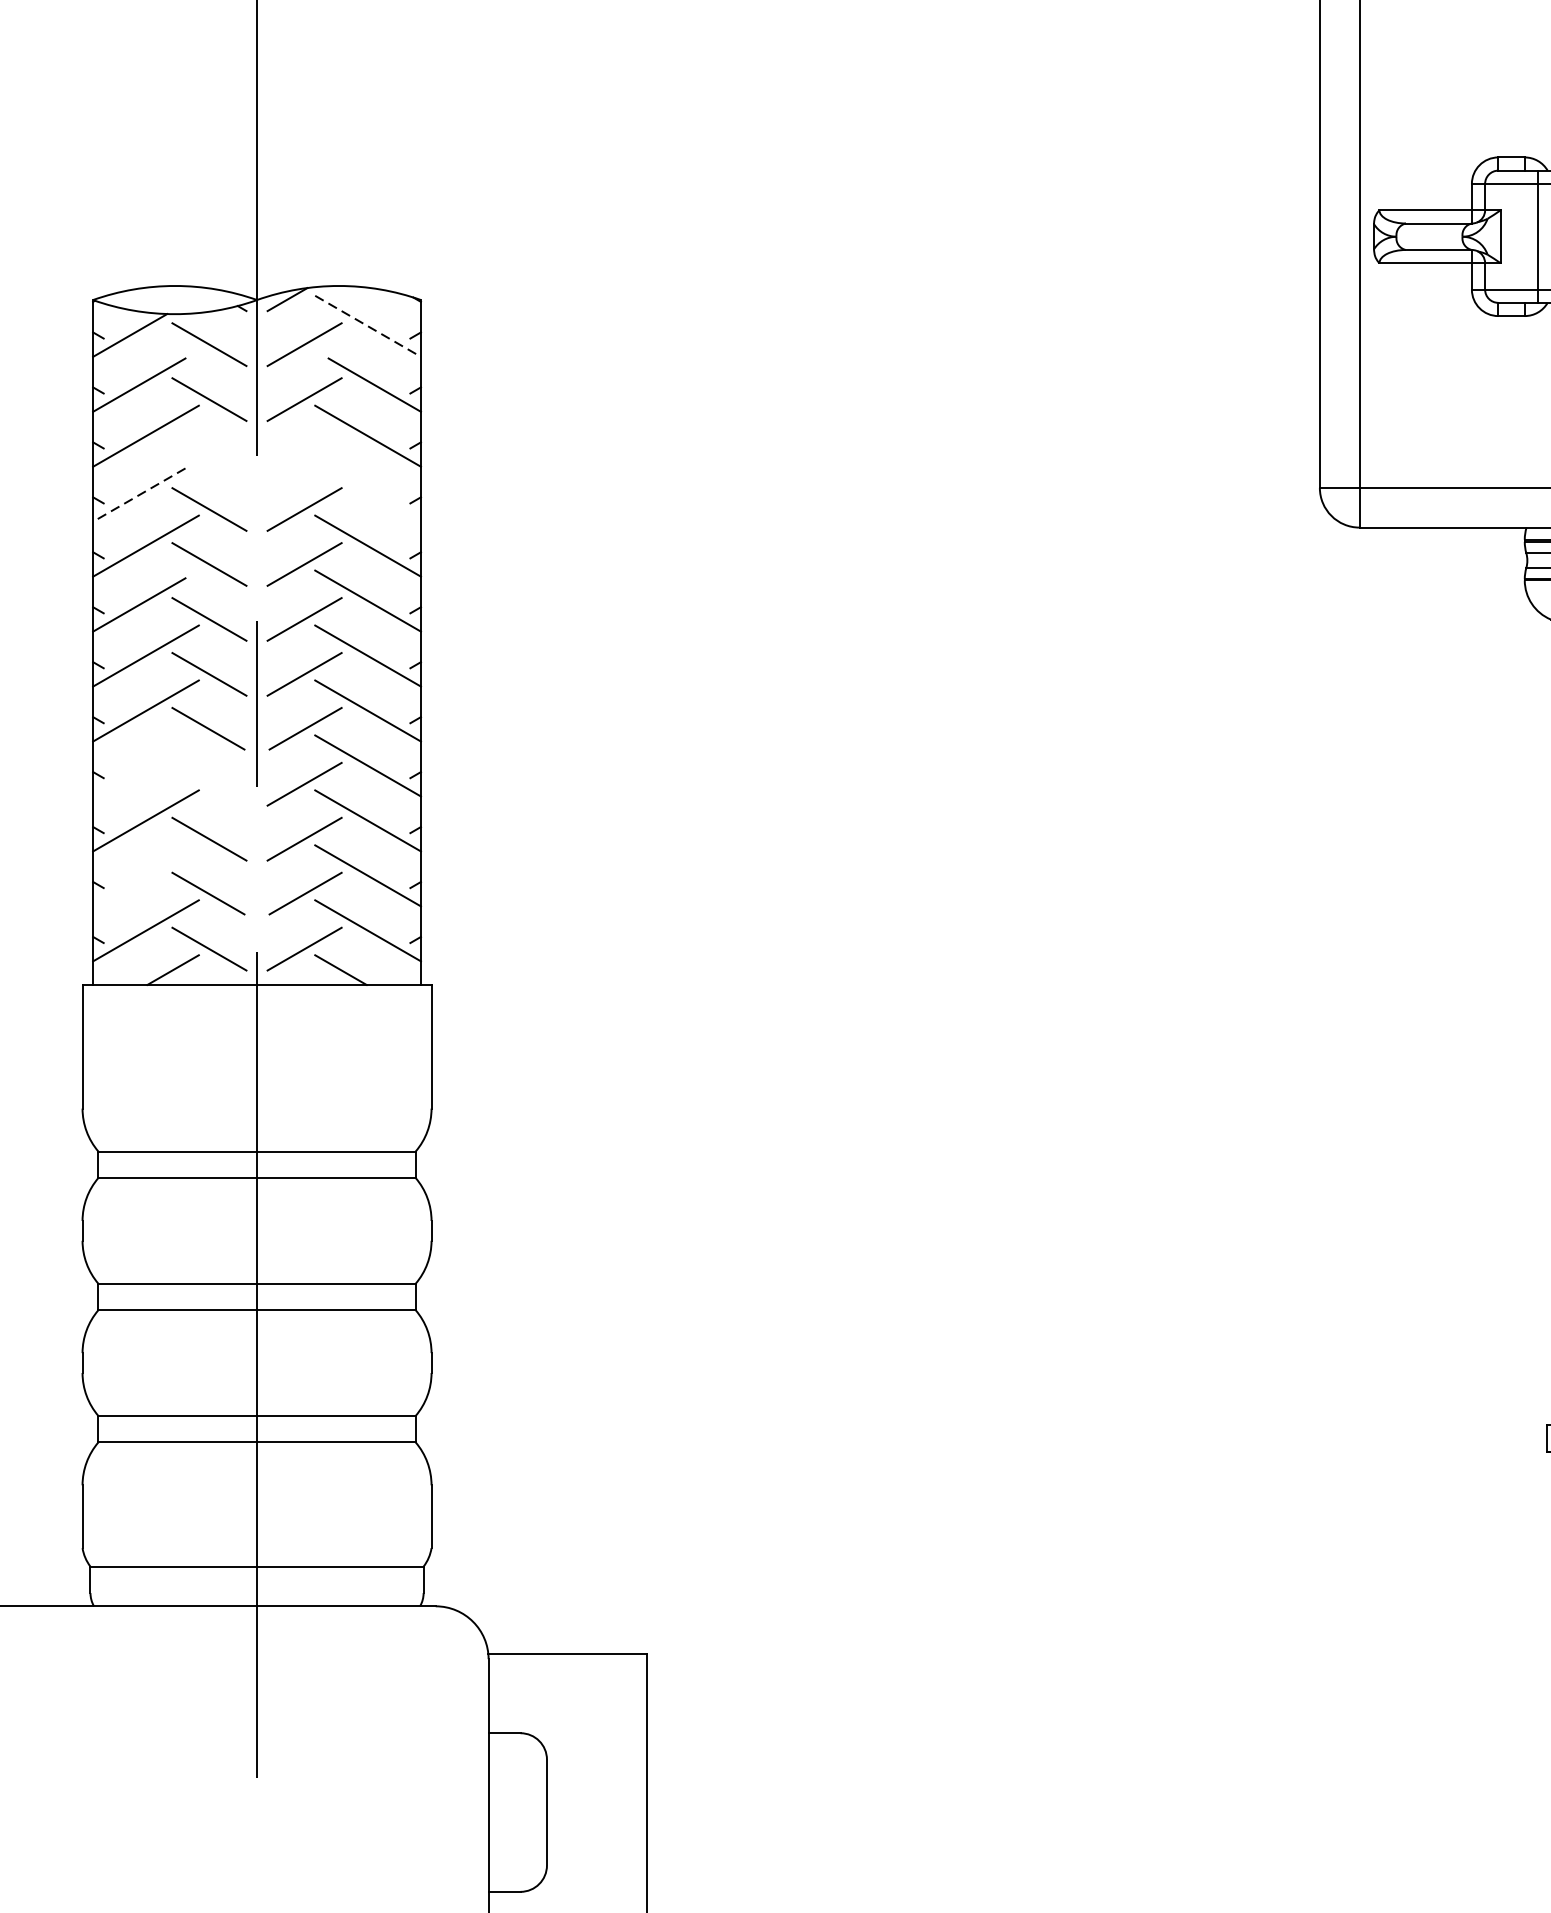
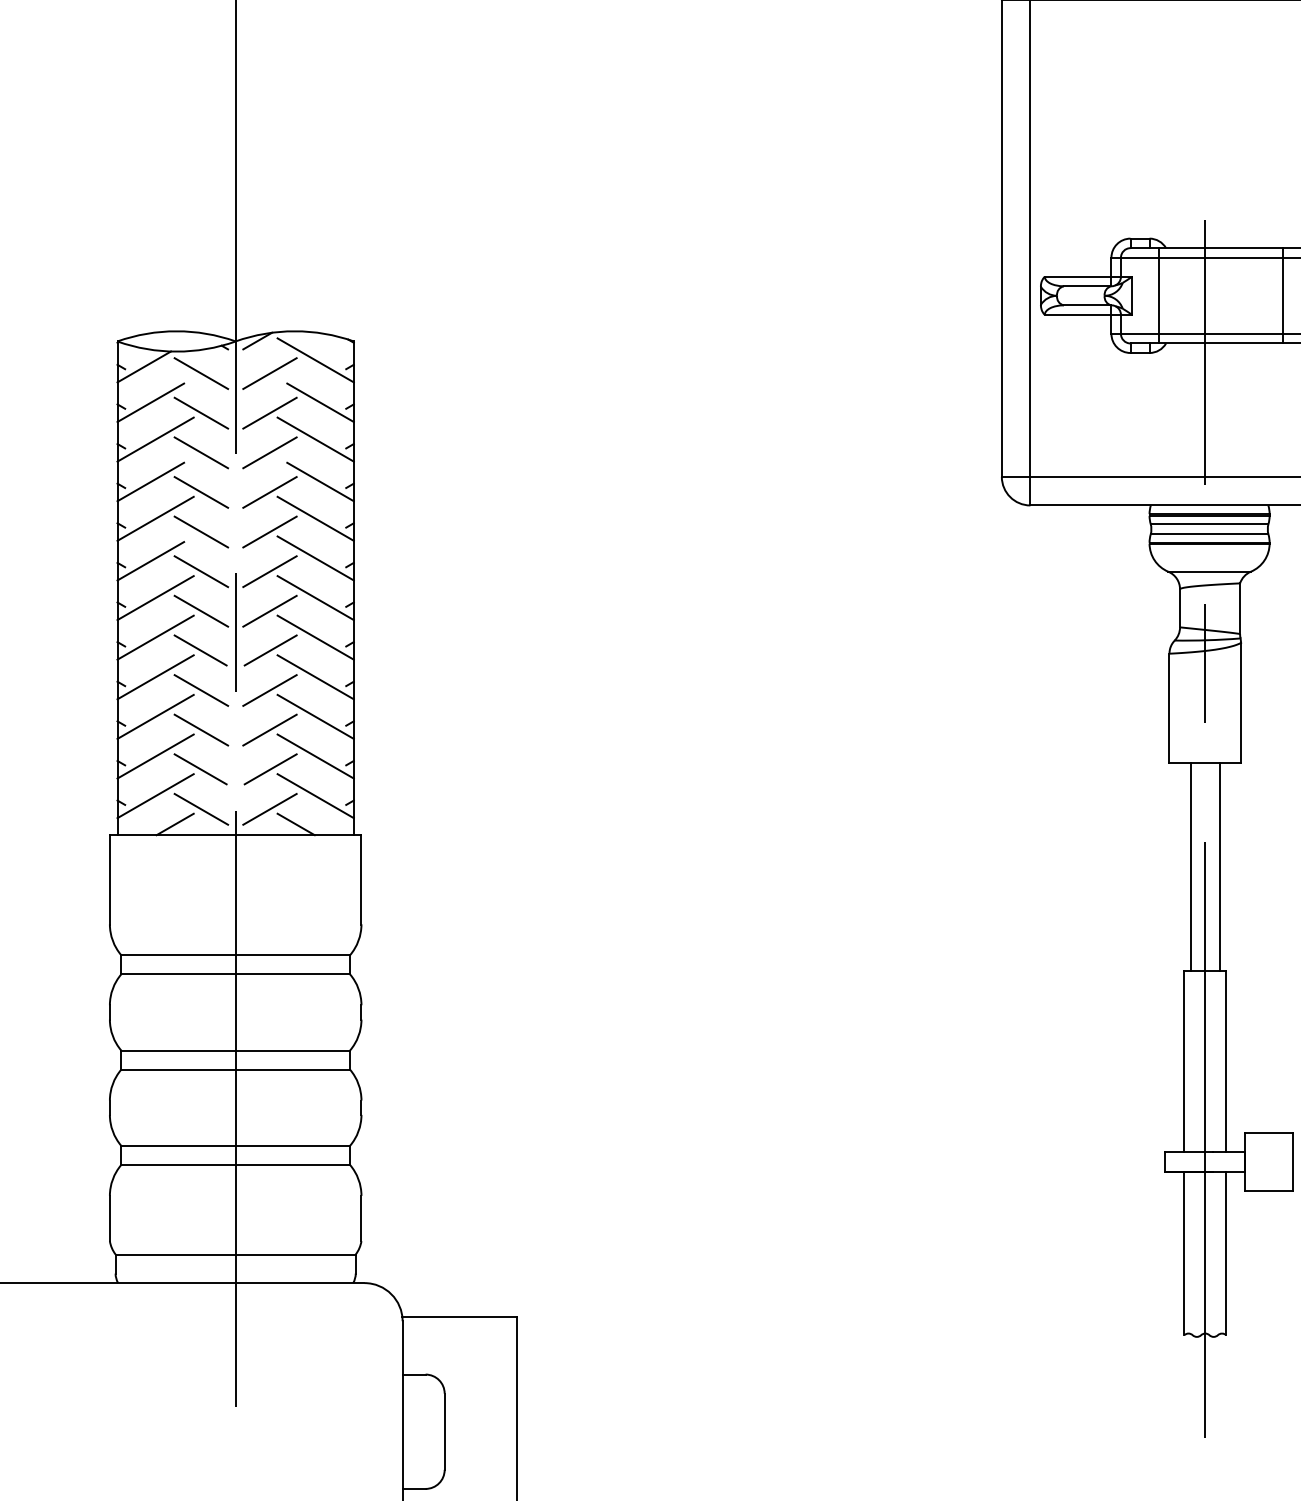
line: (369, 326) -> (316, 360), dashed -> solid
line: (209, 454) -> (201, 452), added
line: (303, 454) -> (269, 452), added
line: (374, 494) -> (320, 481), added
line: (138, 495) -> (150, 482), dashed -> solid
line: (145, 766) -> (155, 677), added
line: (209, 784) -> (201, 690), added
line: (145, 875) -> (155, 756), added

